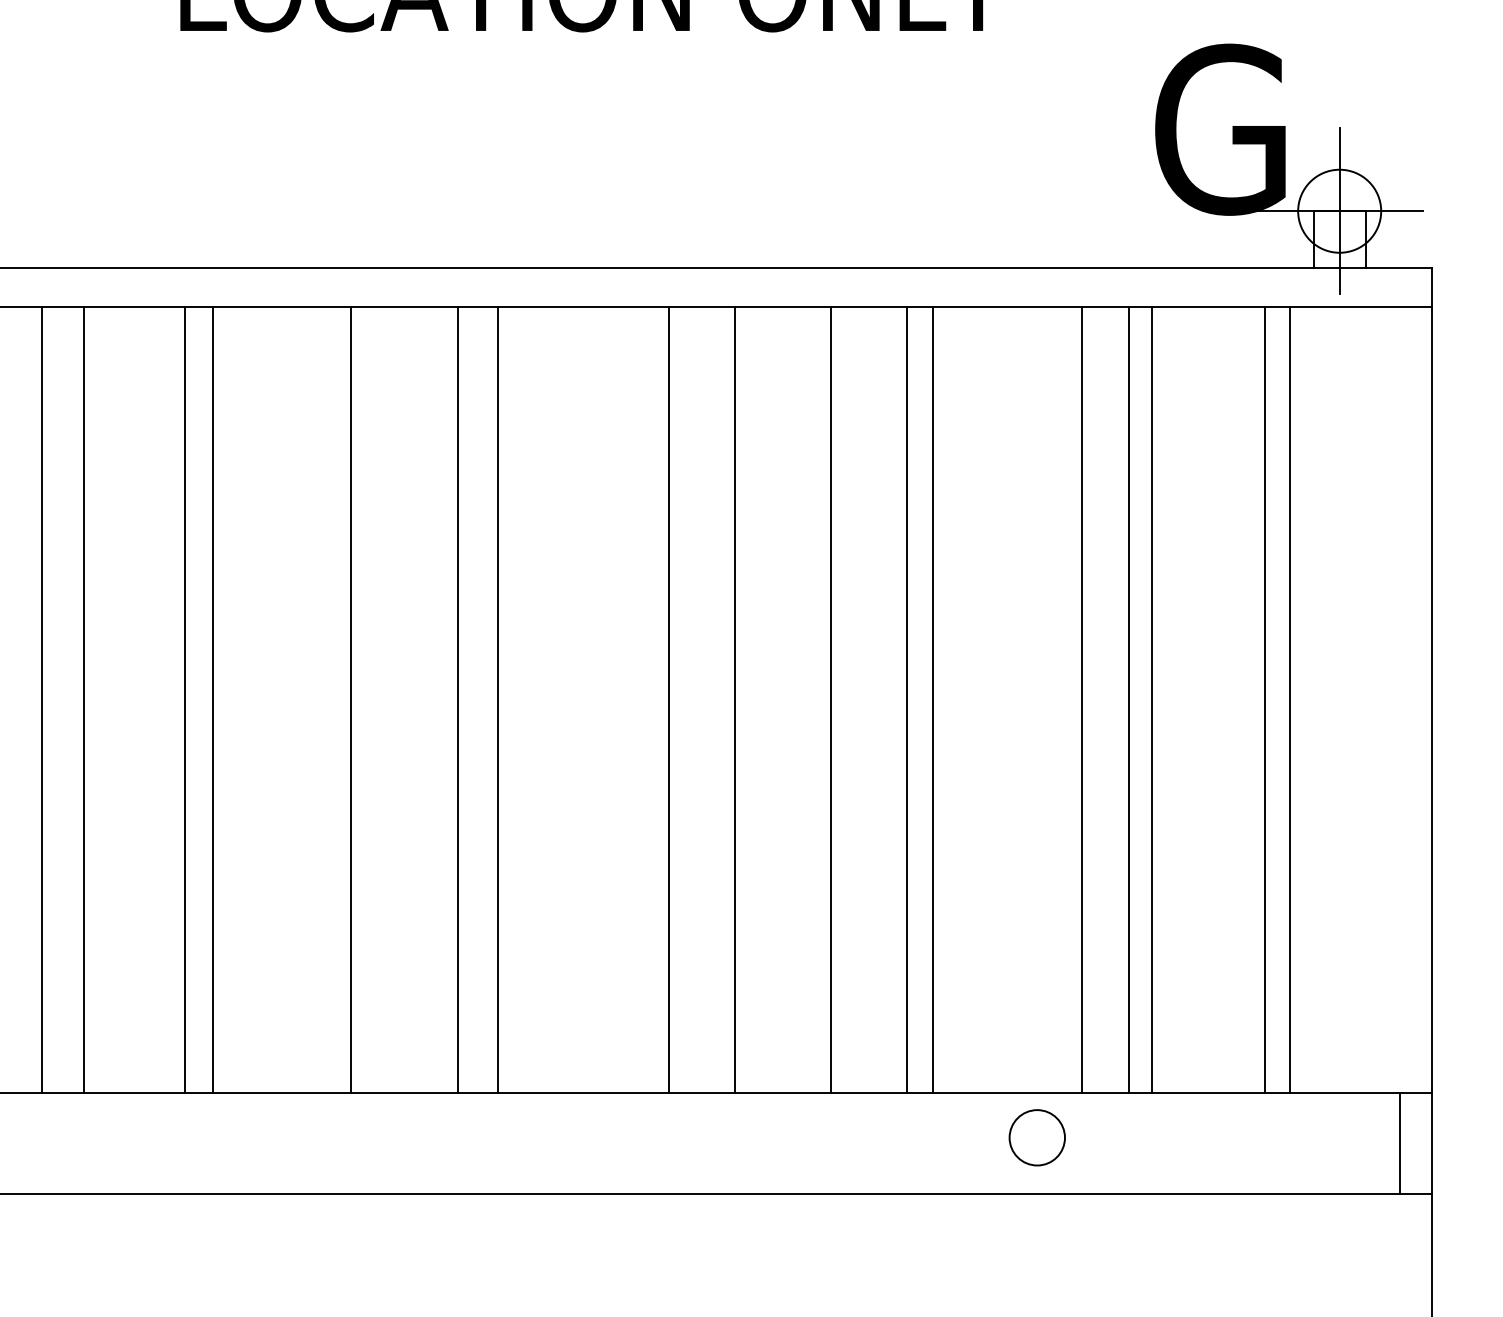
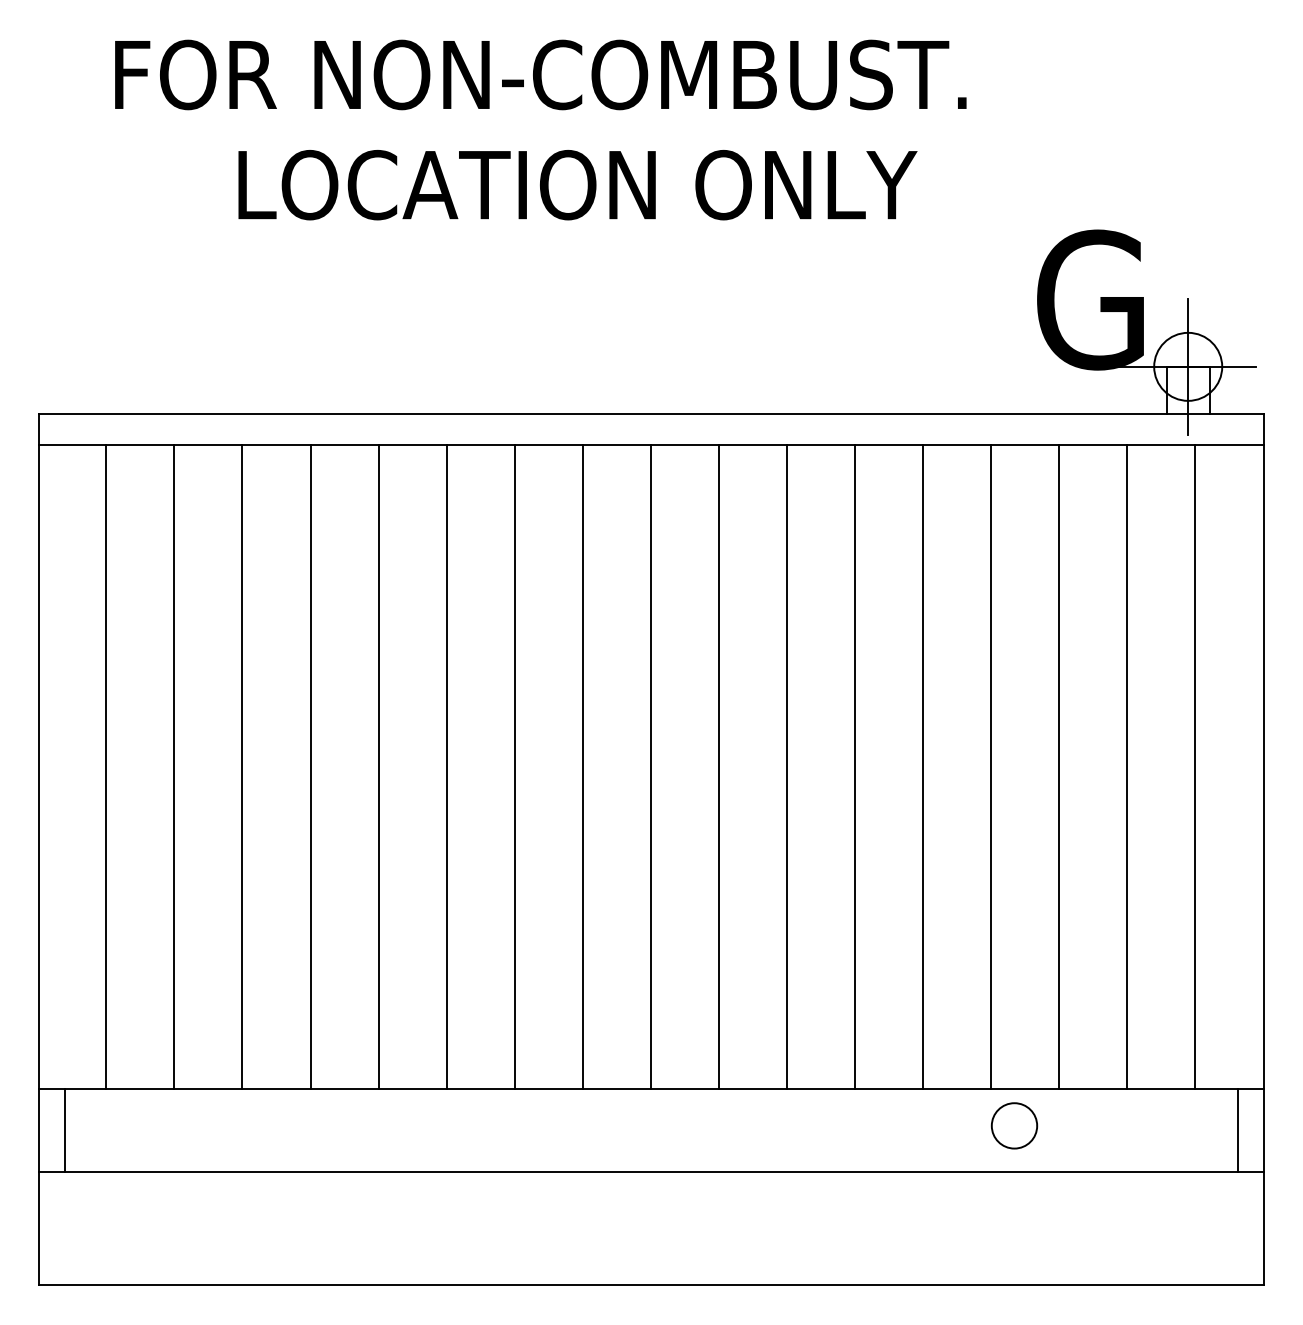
line: (42, 699) -> (174, 766), moved
line: (83, 699) -> (106, 766), moved
line: (213, 699) -> (310, 766), moved
line: (457, 699) -> (514, 766), moved
line: (497, 699) -> (446, 766), moved
line: (668, 699) -> (582, 766), moved
line: (734, 699) -> (650, 766), moved
line: (831, 699) -> (718, 766), moved
line: (906, 699) -> (786, 766), moved
line: (1081, 699) -> (922, 766), moved
line: (1128, 699) -> (1058, 766), moved
line: (1152, 699) -> (990, 766), moved
line: (1289, 699) -> (1194, 766), moved
circle: (1037, 1137) -> (1014, 1125), moved

